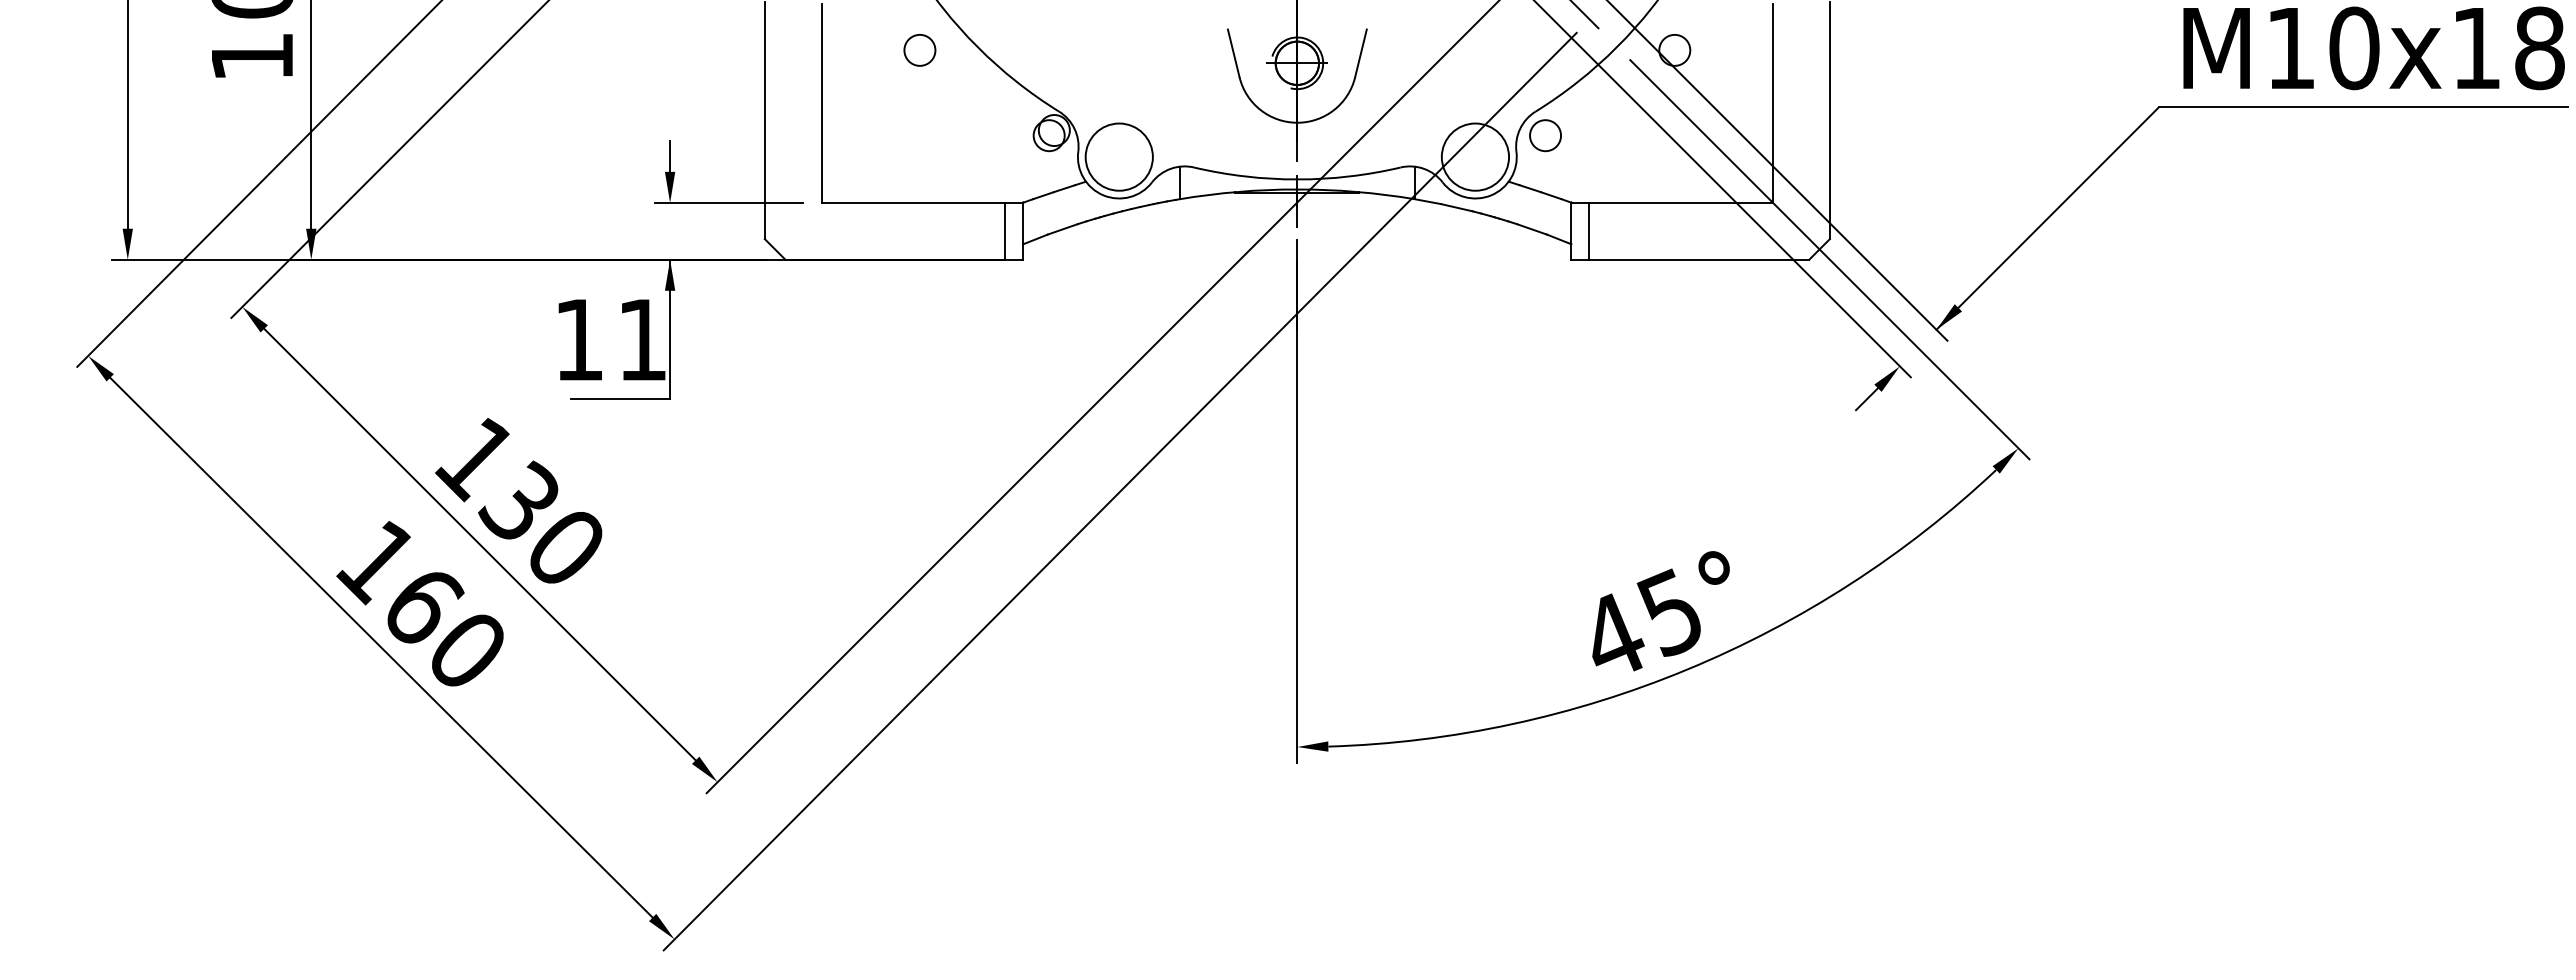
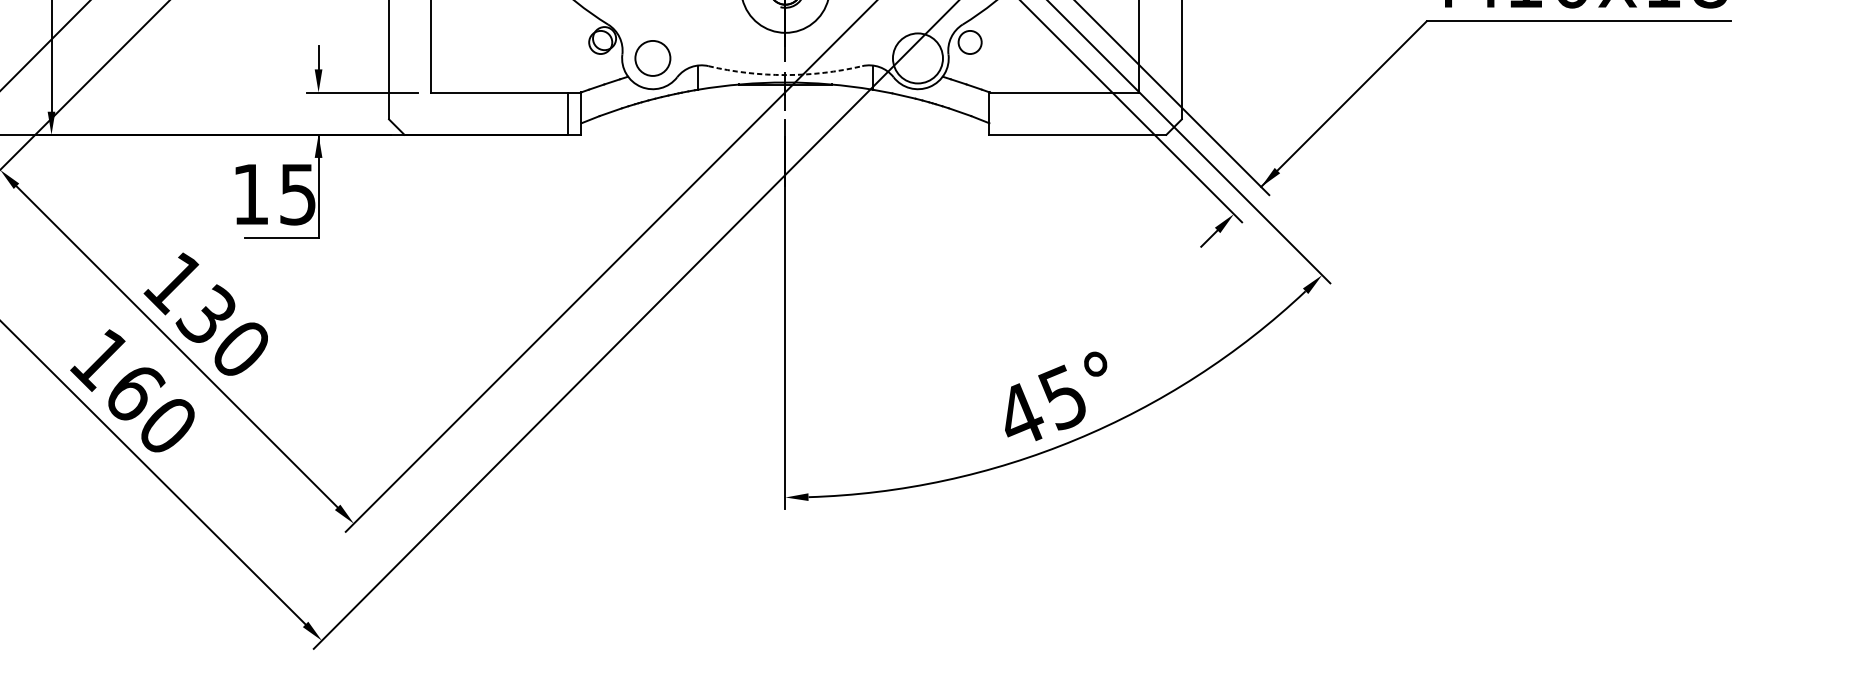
circle: (1118, 156) -> (652, 57), size x0.7
arc: (1297, 179) -> (785, 75), solid -> dashed
line: (1589, 230) -> (1002, 113), removed
text: (641, 340) -> (297, 194), 11 -> 15

